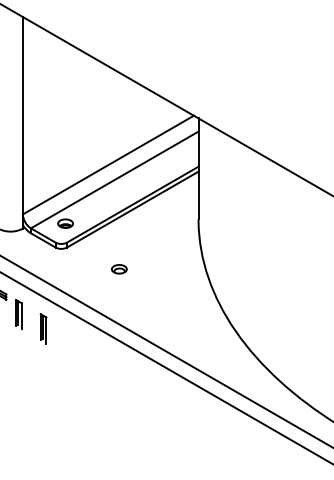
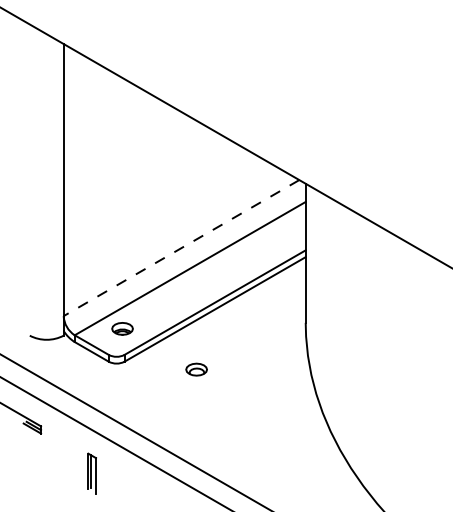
line: (108, 165) -> (181, 248), solid -> dashed
part: (119, 269) -> (196, 369), moved
part: (18, 314) -> (57, 453), removed

